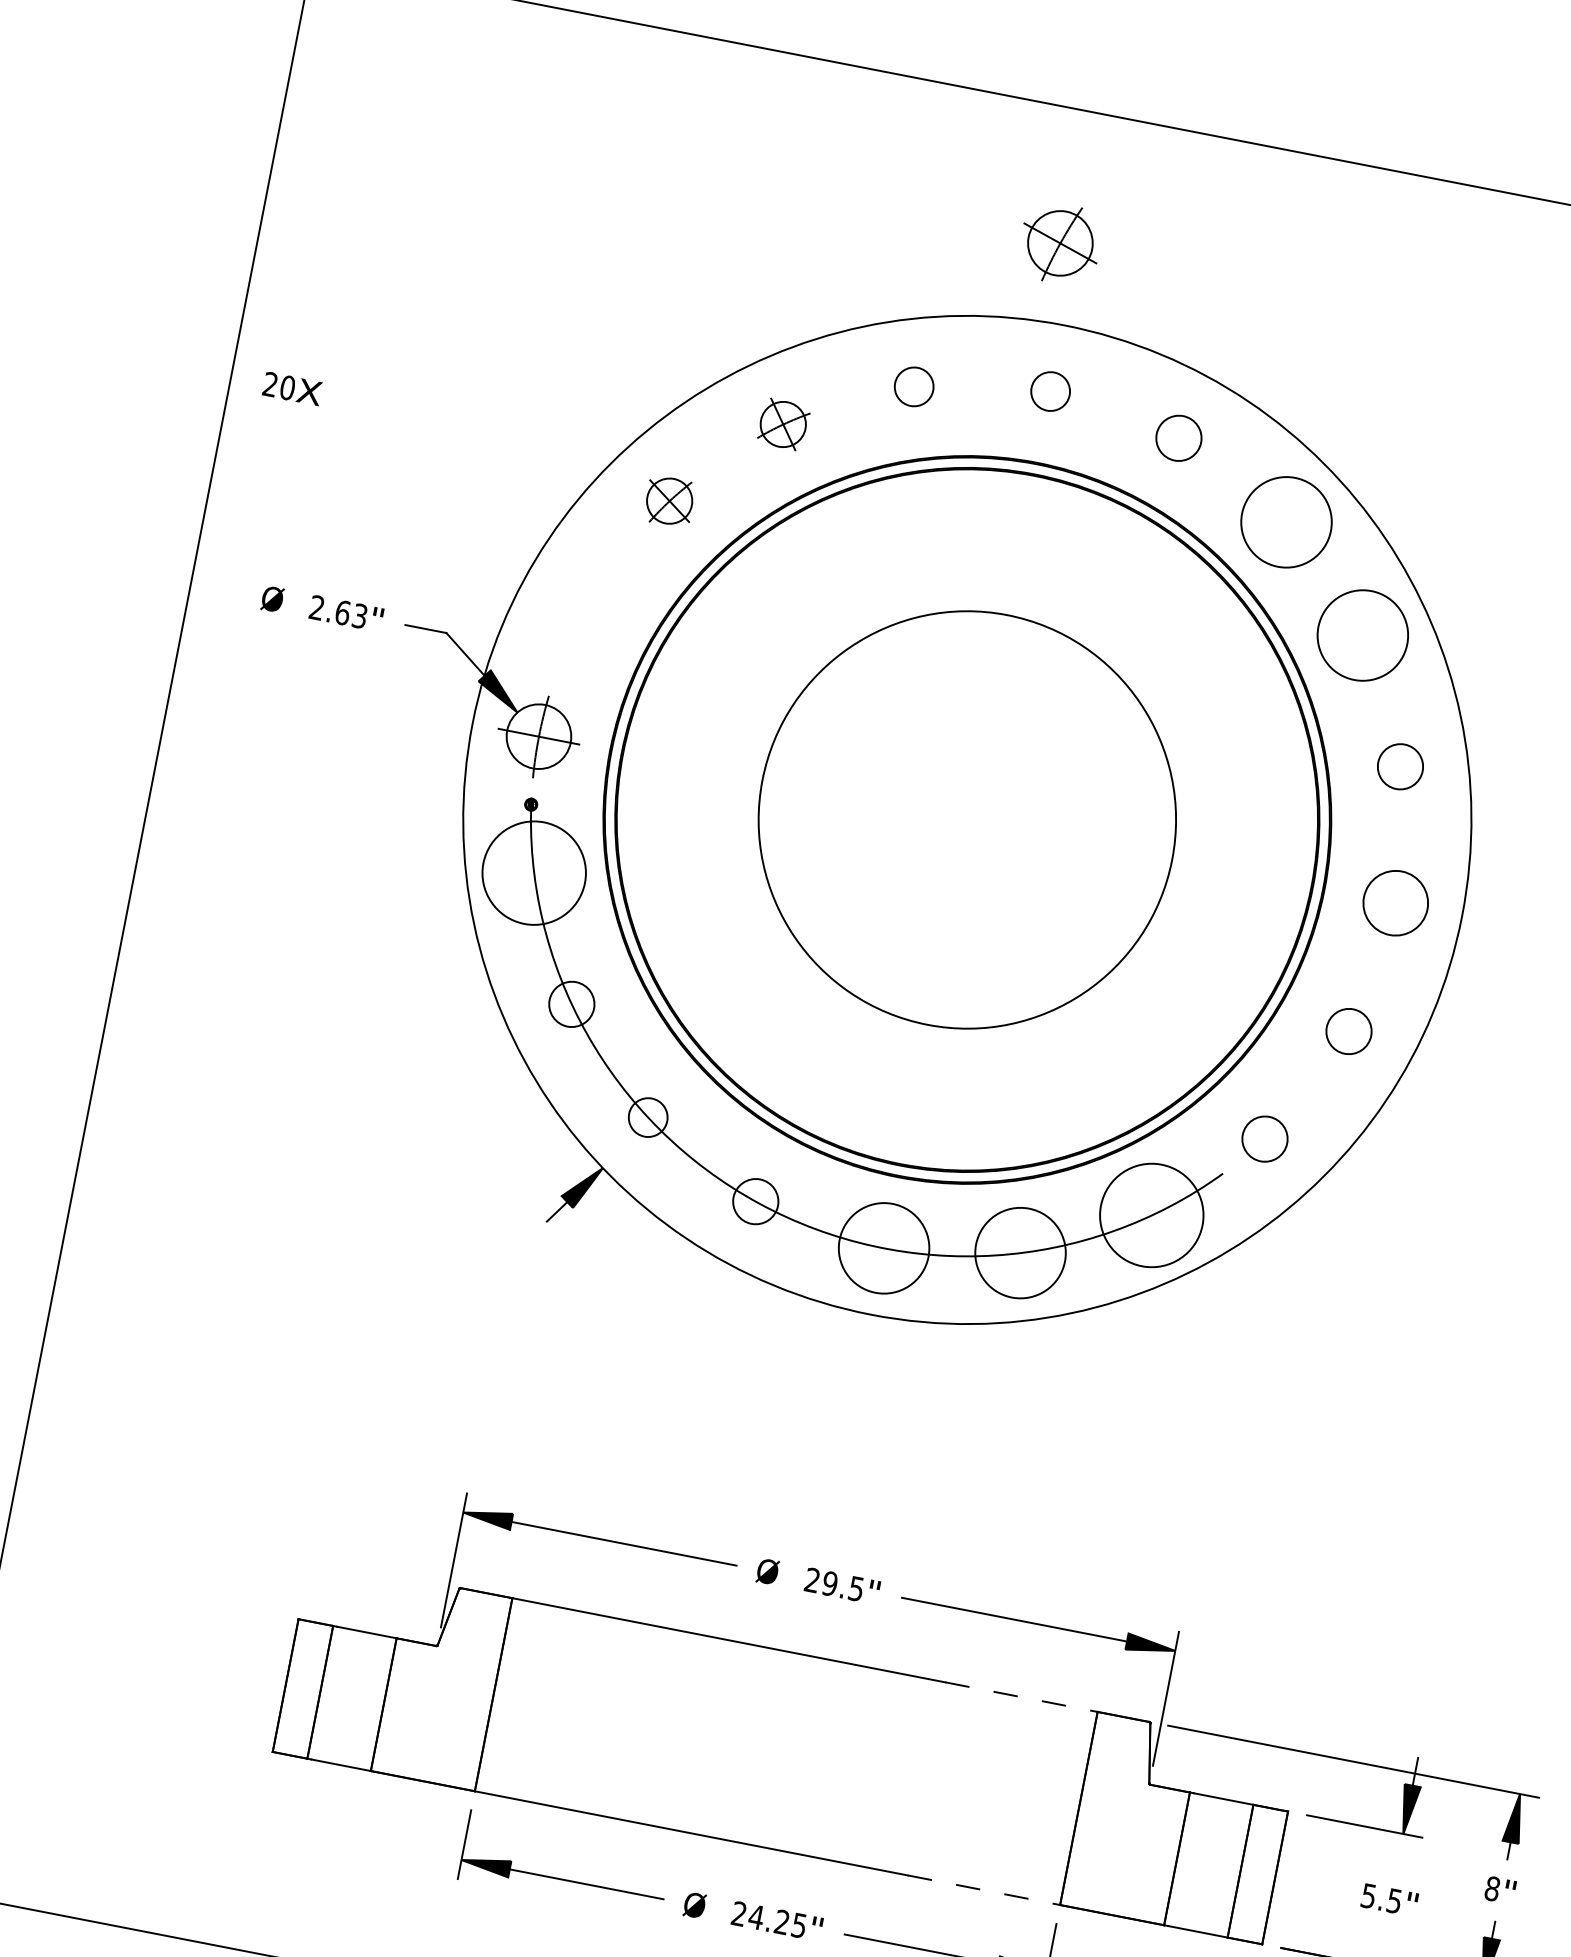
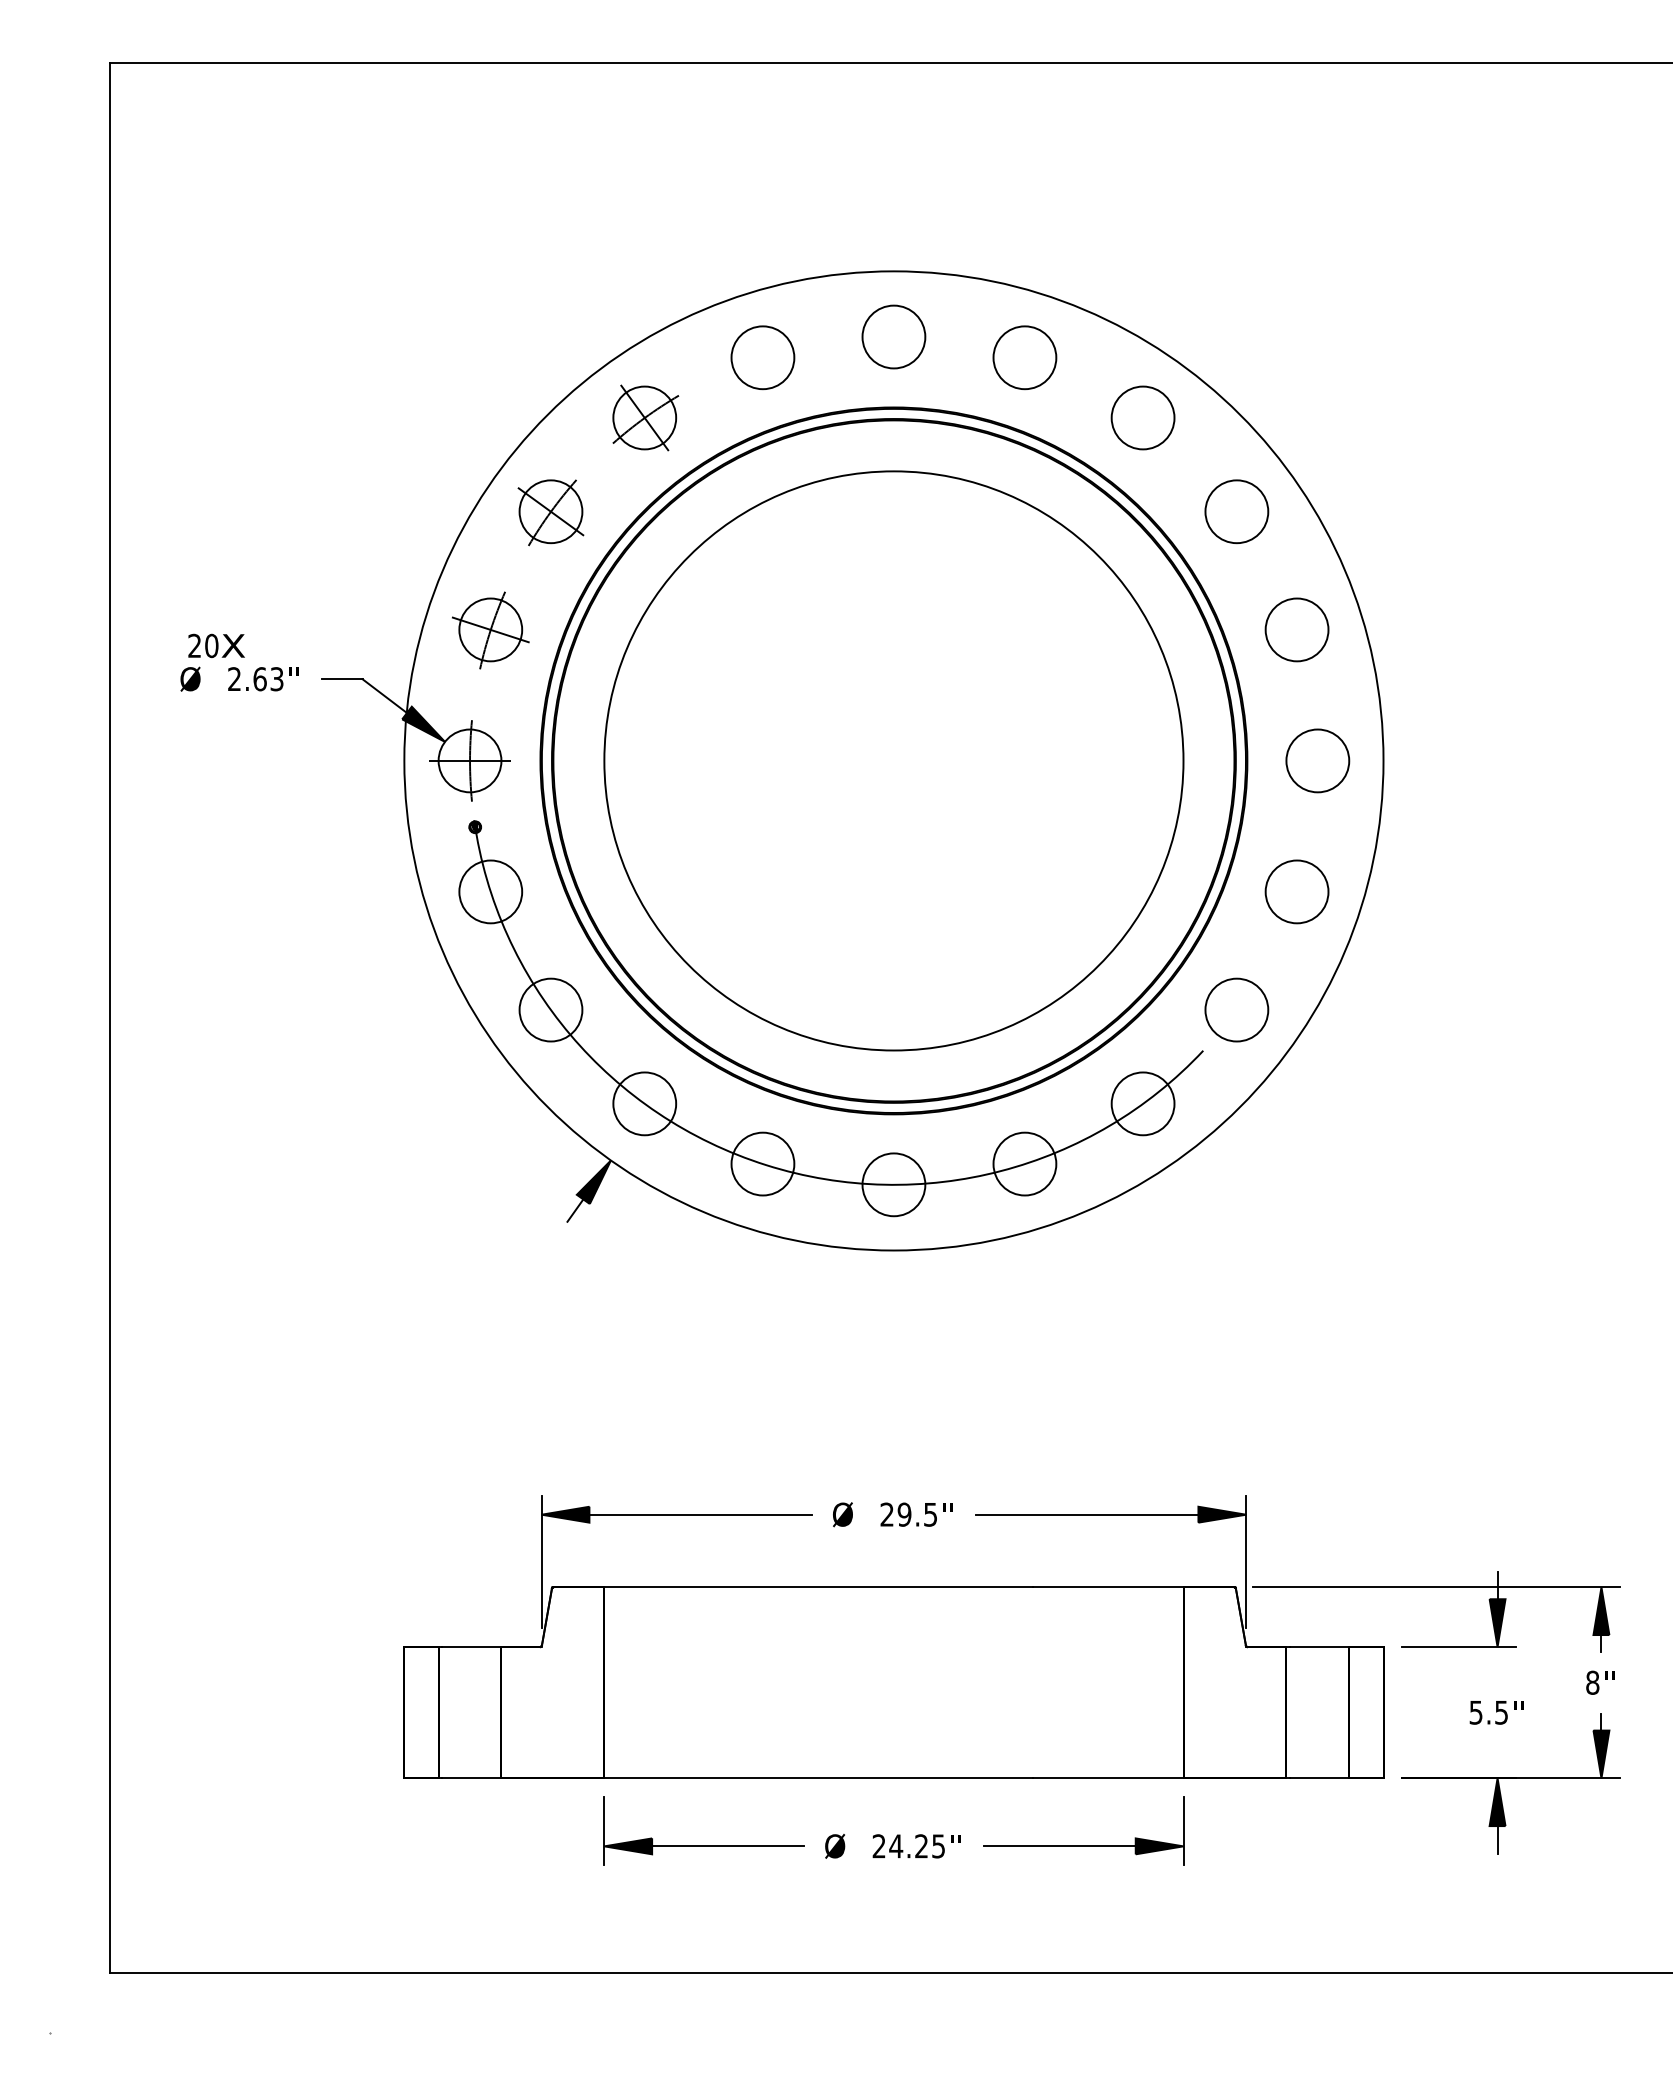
part: (1060, 243) -> (490, 630), moved
circle: (913, 386) -> (762, 357), size x1.67
text: (292, 388) -> (216, 645), moved
circle: (1050, 390) -> (893, 336), size x1.67
part: (783, 424) -> (645, 417), size x1.43
circle: (1178, 437) -> (1024, 357), size x1.43
part: (669, 501) -> (550, 512), size x1.43
circle: (1286, 521) -> (1142, 417), size x0.71
circle: (1362, 635) -> (1236, 511), size x0.71
circle: (1400, 766) -> (1296, 629), size x1.43
circle: (967, 819) -> (893, 760), size x1.43
circle: (534, 872) -> (490, 891), size x0.62
circle: (571, 1003) -> (550, 1009), size x1.43
circle: (1348, 1030) -> (1296, 891), size x1.43
circle: (647, 1117) -> (644, 1103), size x1.67
circle: (1264, 1138) -> (1236, 1009), size x1.43
circle: (755, 1200) -> (762, 1163), size x1.43
circle: (1151, 1214) -> (1142, 1103), size x0.62
circle: (883, 1247) -> (893, 1184), size x0.71
circle: (1020, 1252) -> (1024, 1163), size x0.71
line: (1021, 1697) -> (1108, 1587), dashed -> solid
line: (984, 1890) -> (1108, 1778), dashed -> solid

